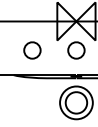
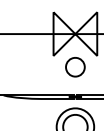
part: (32, 50) -> (25, 67), removed

